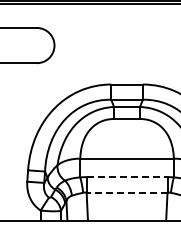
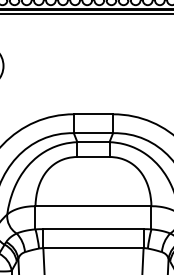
line: (127, 177) -> (93, 229), dashed -> solid
line: (126, 192) -> (92, 248), dashed -> solid

